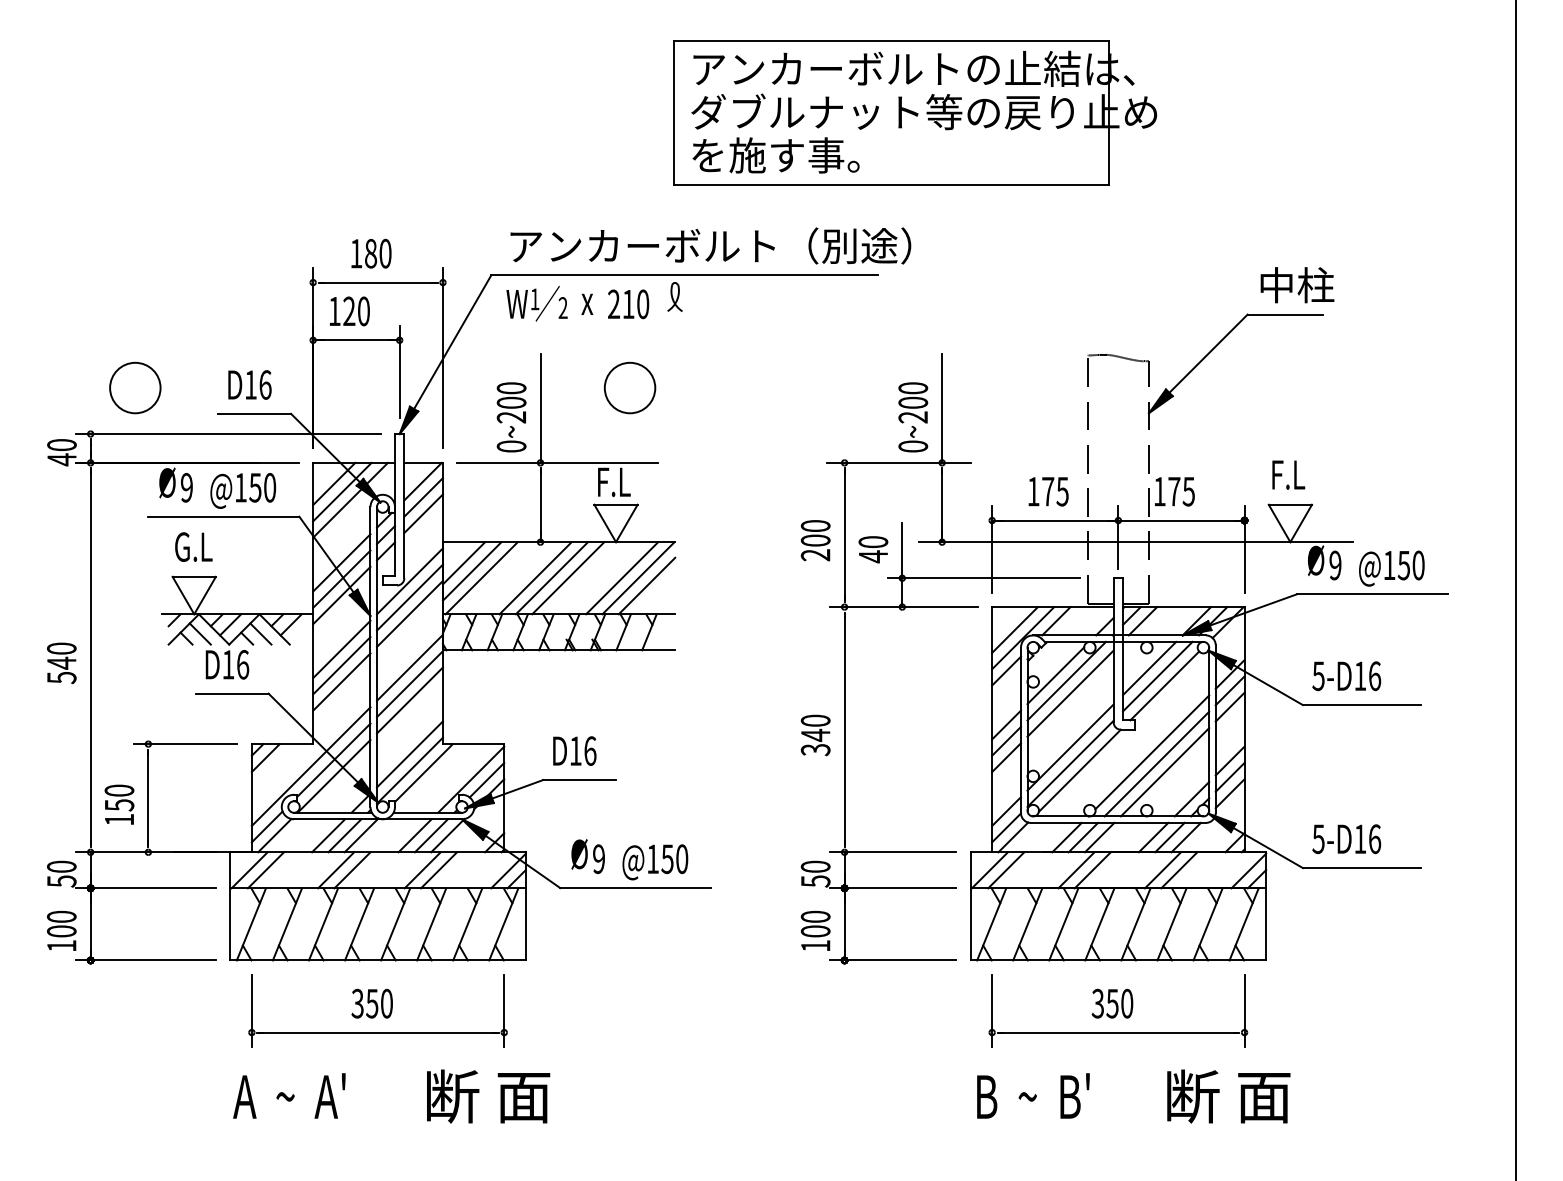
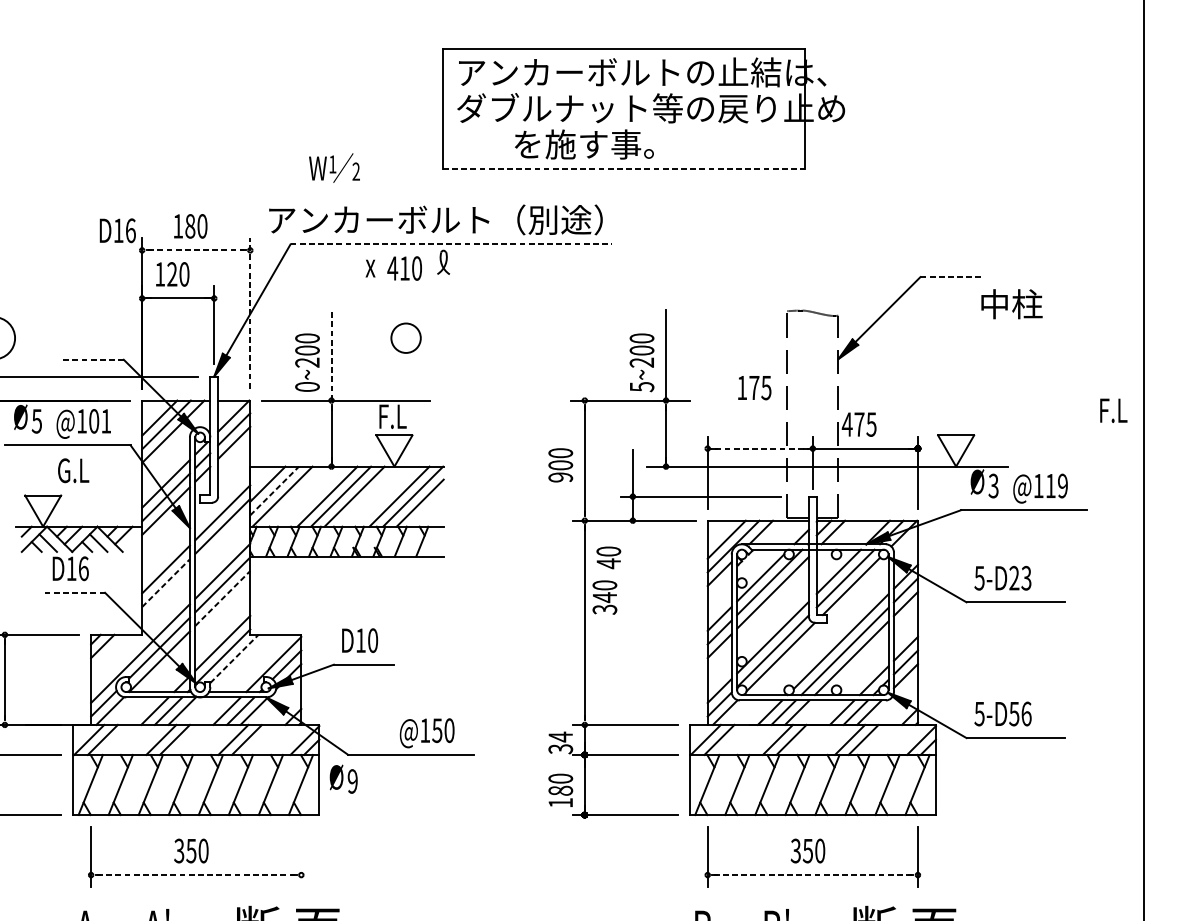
text: (775, 155) -> (583, 144), moved
line: (891, 184) -> (623, 168), solid -> dashed
text: (710, 245) -> (435, 219), moved
line: (685, 275) -> (452, 244), solid -> dashed
line: (378, 282) -> (196, 250), solid -> dashed
text: (1297, 285) -> (1012, 304), moved
text: (536, 303) -> (334, 167), moved
text: (613, 303) -> (392, 267), 210 -> 410
line: (1285, 314) -> (952, 276), solid -> dashed
line: (442, 357) -> (249, 312), solid -> dashed
text: (249, 384) -> (117, 230), moved
circle: (629, 387) -> (405, 337), size x0.7
line: (540, 408) -> (331, 355), solid -> dashed
line: (255, 413) -> (94, 359), solid -> dashed
text: (913, 446) -> (642, 386), 0~200 -> 5~200
text: (1288, 474) -> (1113, 410), moved
text: (186, 487) -> (36, 421), 9 -> 5
text: (262, 487) -> (99, 421), @150 -> @101
text: (1048, 491) -> (754, 387), moved
text: (1159, 491) -> (847, 424), 175 -> 475
line: (1054, 520) -> (759, 448), solid -> dashed
text: (193, 546) -> (73, 470), moved
text: (873, 549) -> (608, 557), moved
text: (815, 555) -> (560, 477), 200 -> 900
text: (1335, 565) -> (993, 486), 9 -> 3
text: (1410, 565) -> (1056, 486), @150 -> @119
line: (472, 571) -> (274, 491), solid -> dashed
line: (409, 581) -> (222, 499), removed
line: (341, 649) -> (165, 556), removed
text: (1367, 676) -> (1020, 578), 5-D16 -> 5-D23
line: (341, 682) -> (165, 583), solid -> dashed
line: (232, 693) -> (75, 592), solid -> dashed
line: (409, 700) -> (222, 598), solid -> dashed
text: (815, 735) -> (604, 597), moved
text: (590, 750) -> (373, 640), D16 -> D10
line: (423, 773) -> (234, 659), solid -> dashed
text: (1360, 839) -> (1014, 714), 5-D16 -> 5-D56
text: (587, 856) -> (343, 779), moved
text: (815, 873) -> (560, 742), 50 -> 34
text: (815, 931) -> (560, 790), 100 -> 180
line: (504, 1010) -> (301, 856), removed
line: (378, 1032) -> (196, 875), solid -> dashed
line: (1118, 1032) -> (812, 875), solid -> dashed

